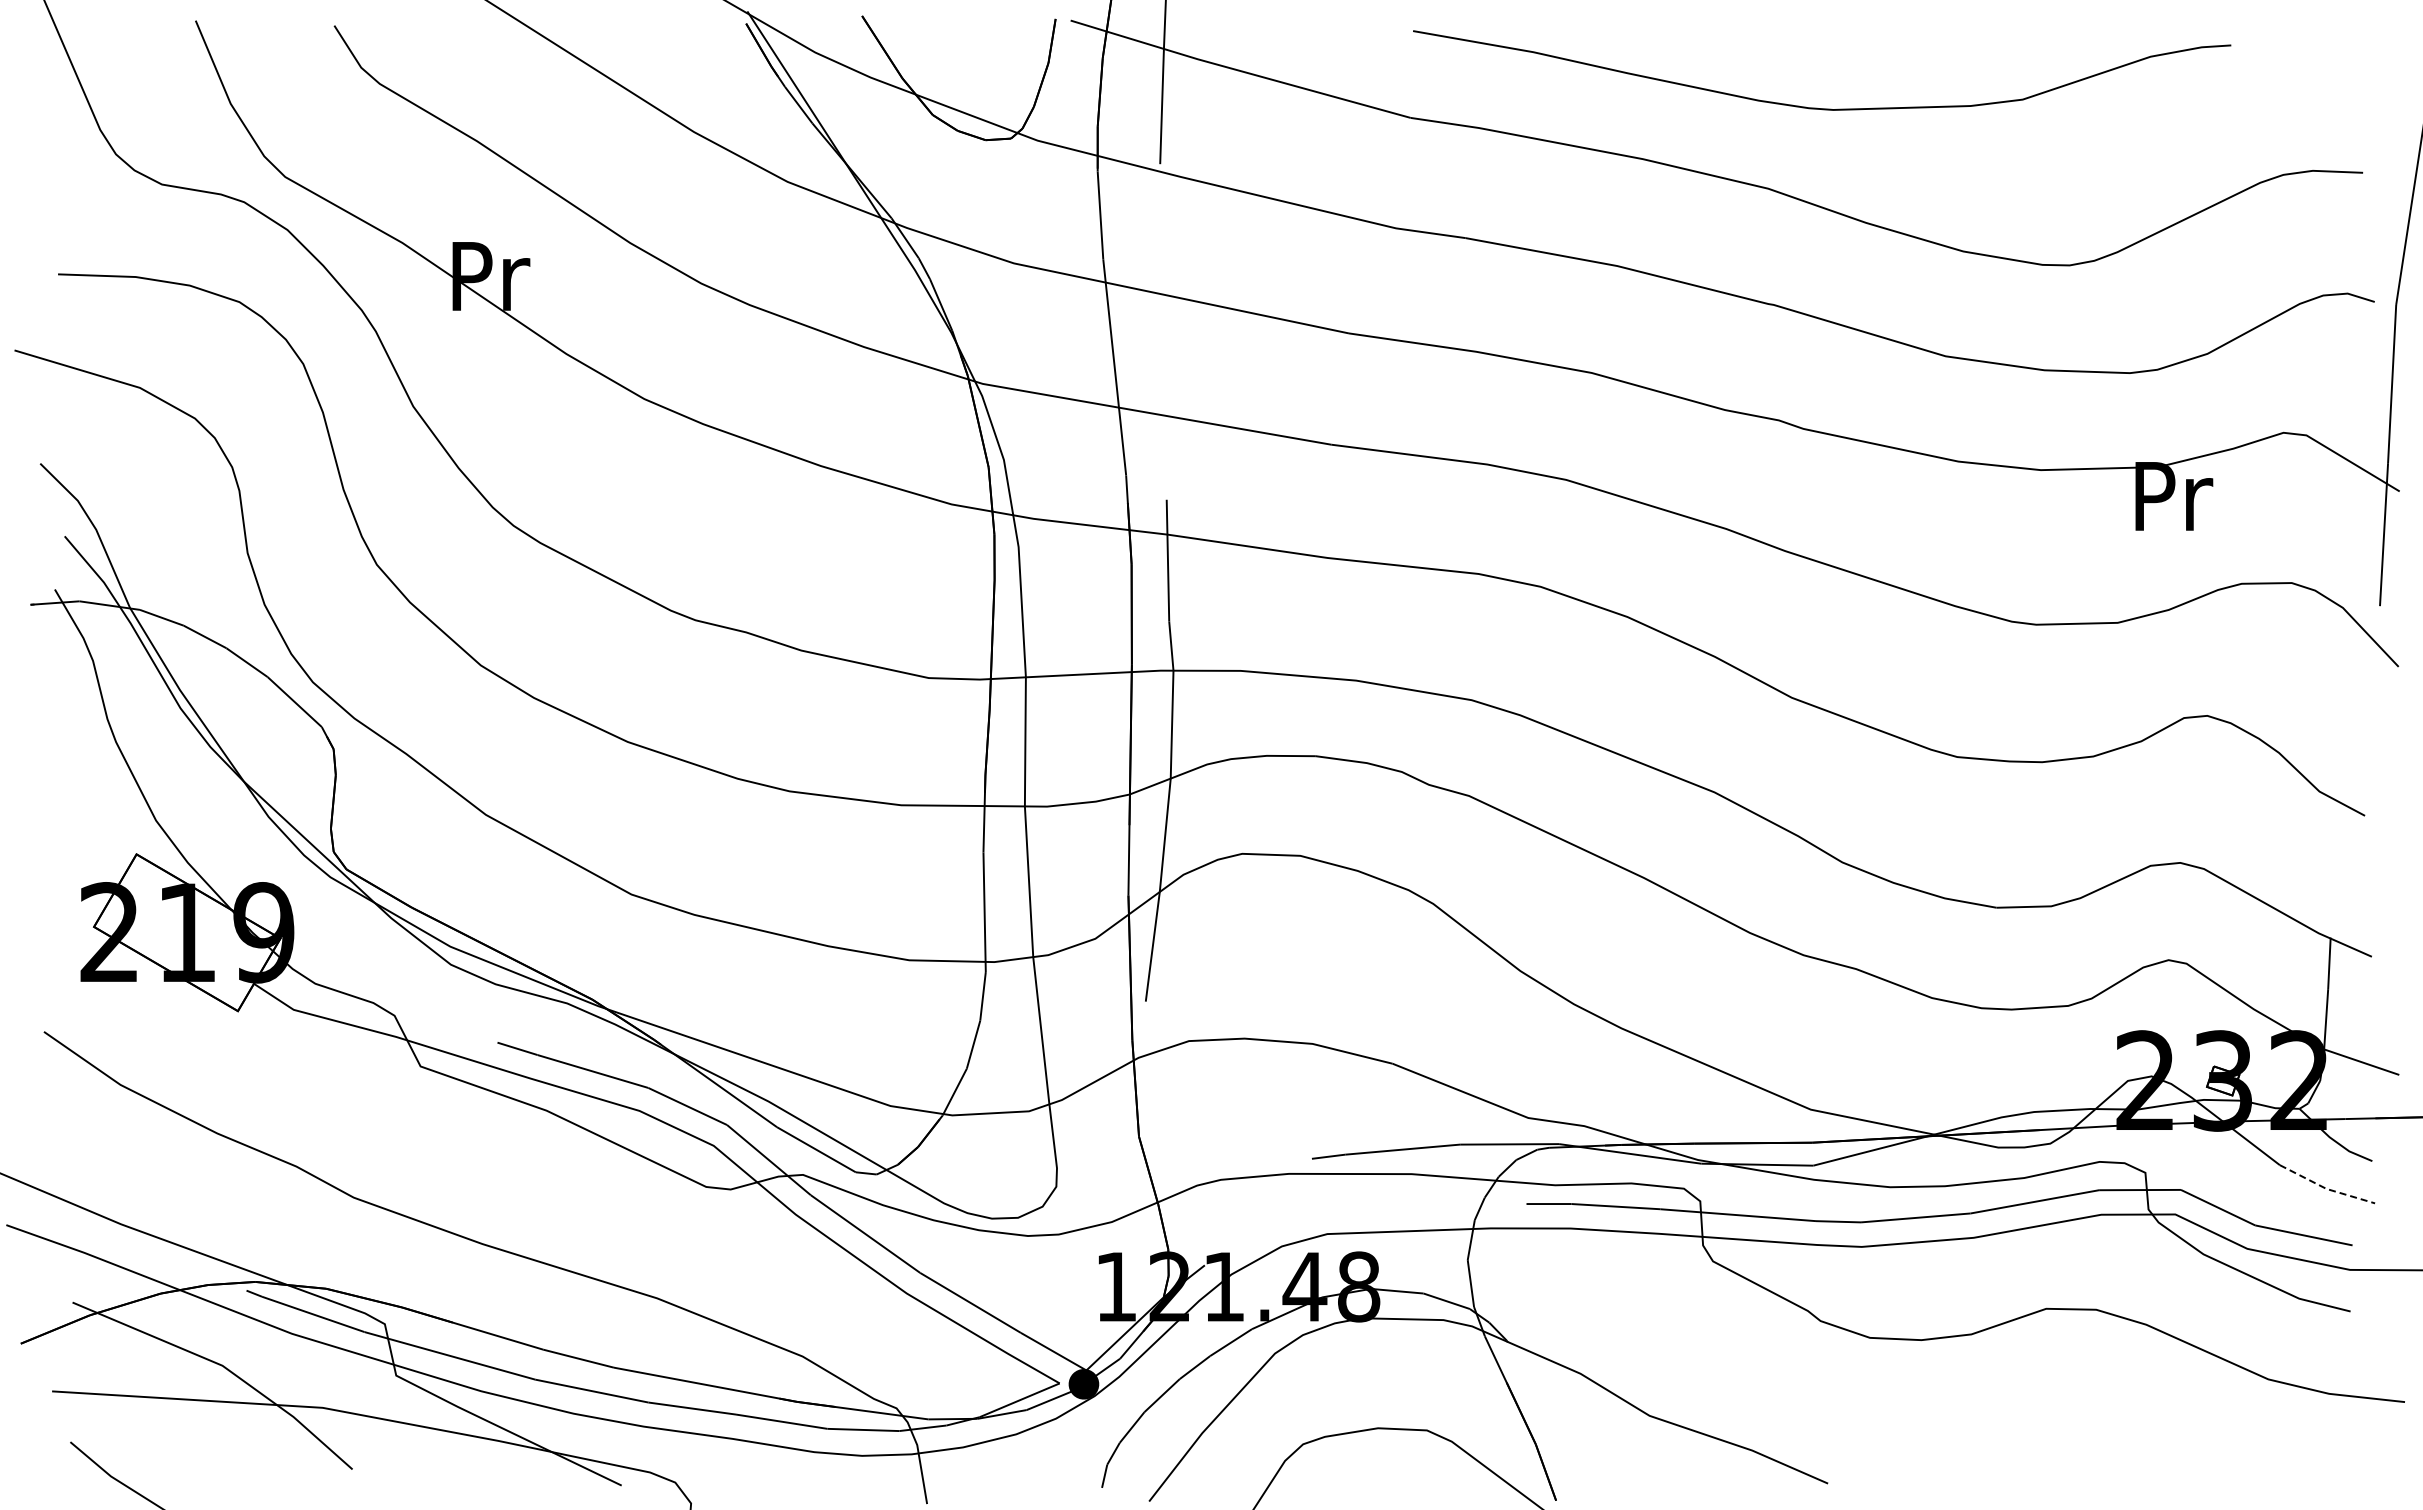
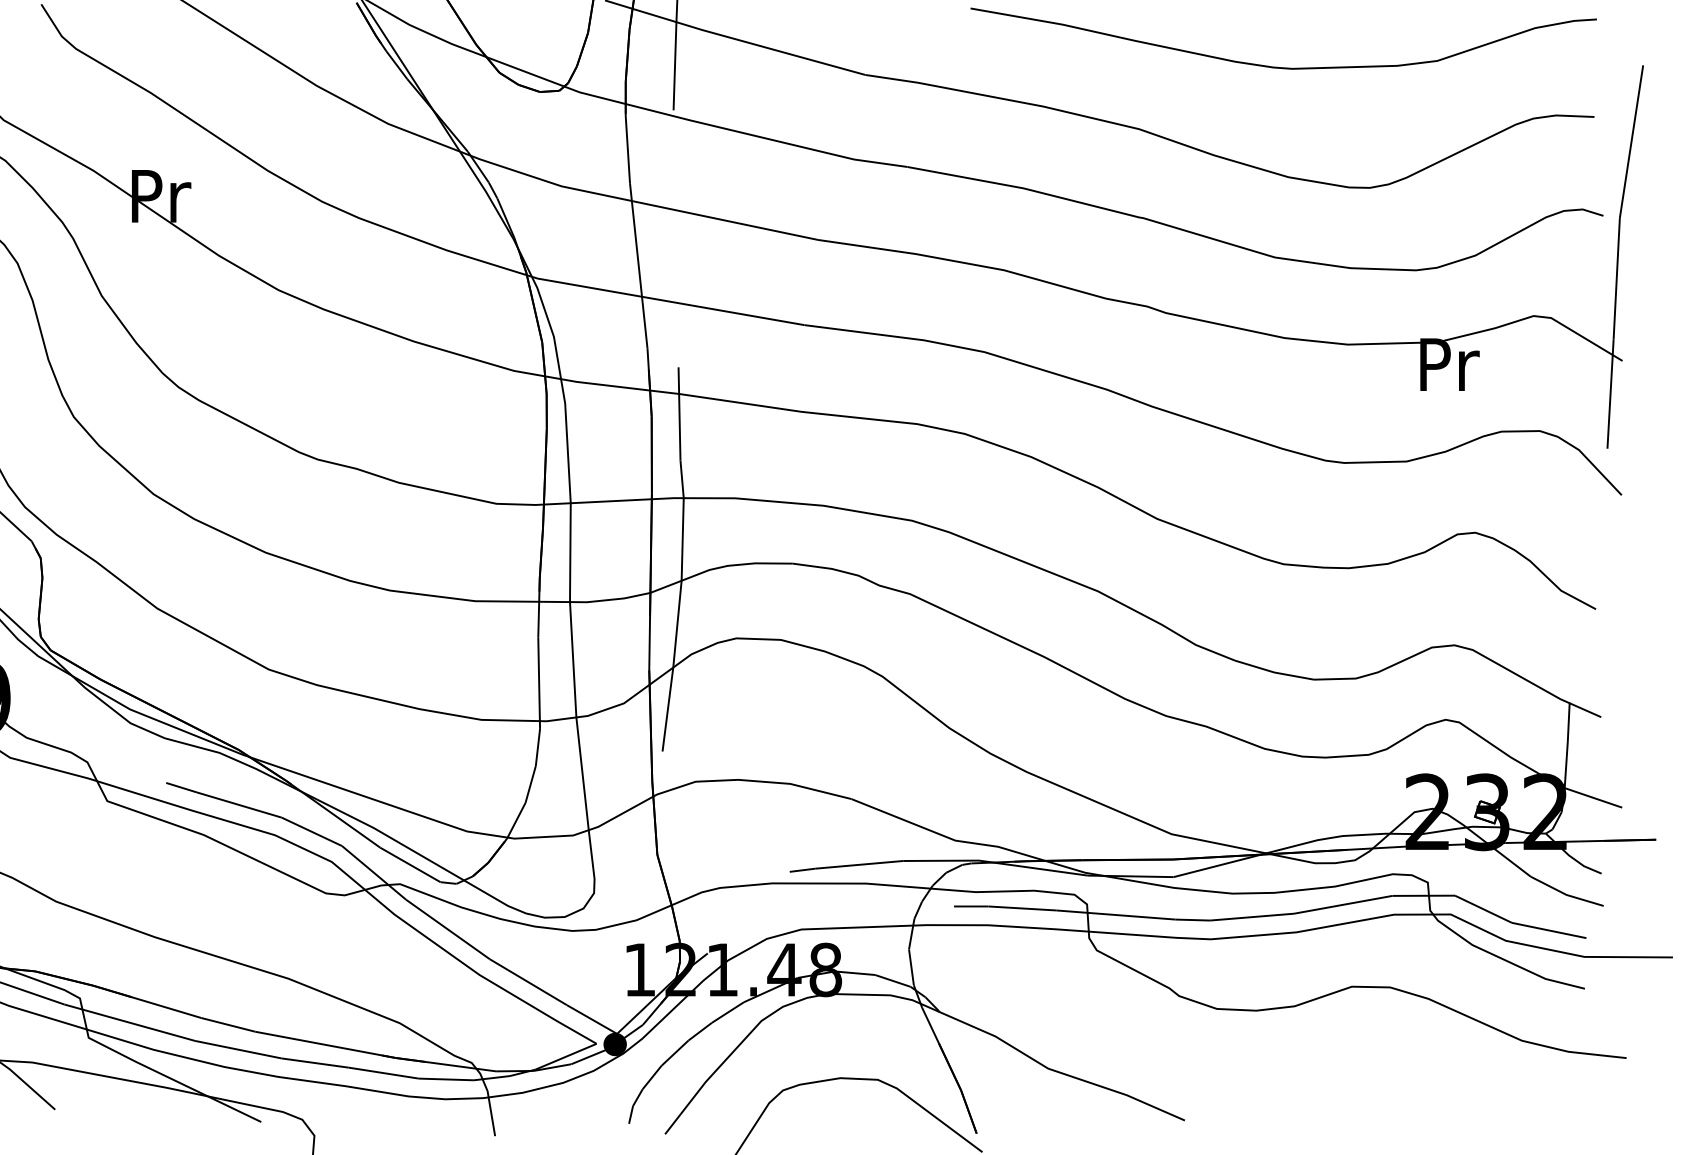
curve: (1817, 107) -> (1280, 66), moved
line: (2326, 1188) -> (1566, 894), dashed -> solid

